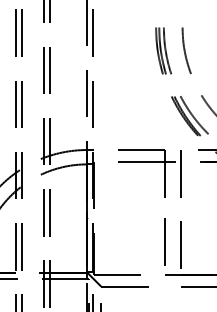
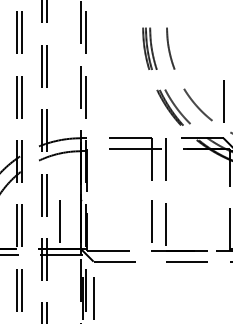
line: (63, 242) -> (59, 221), added

